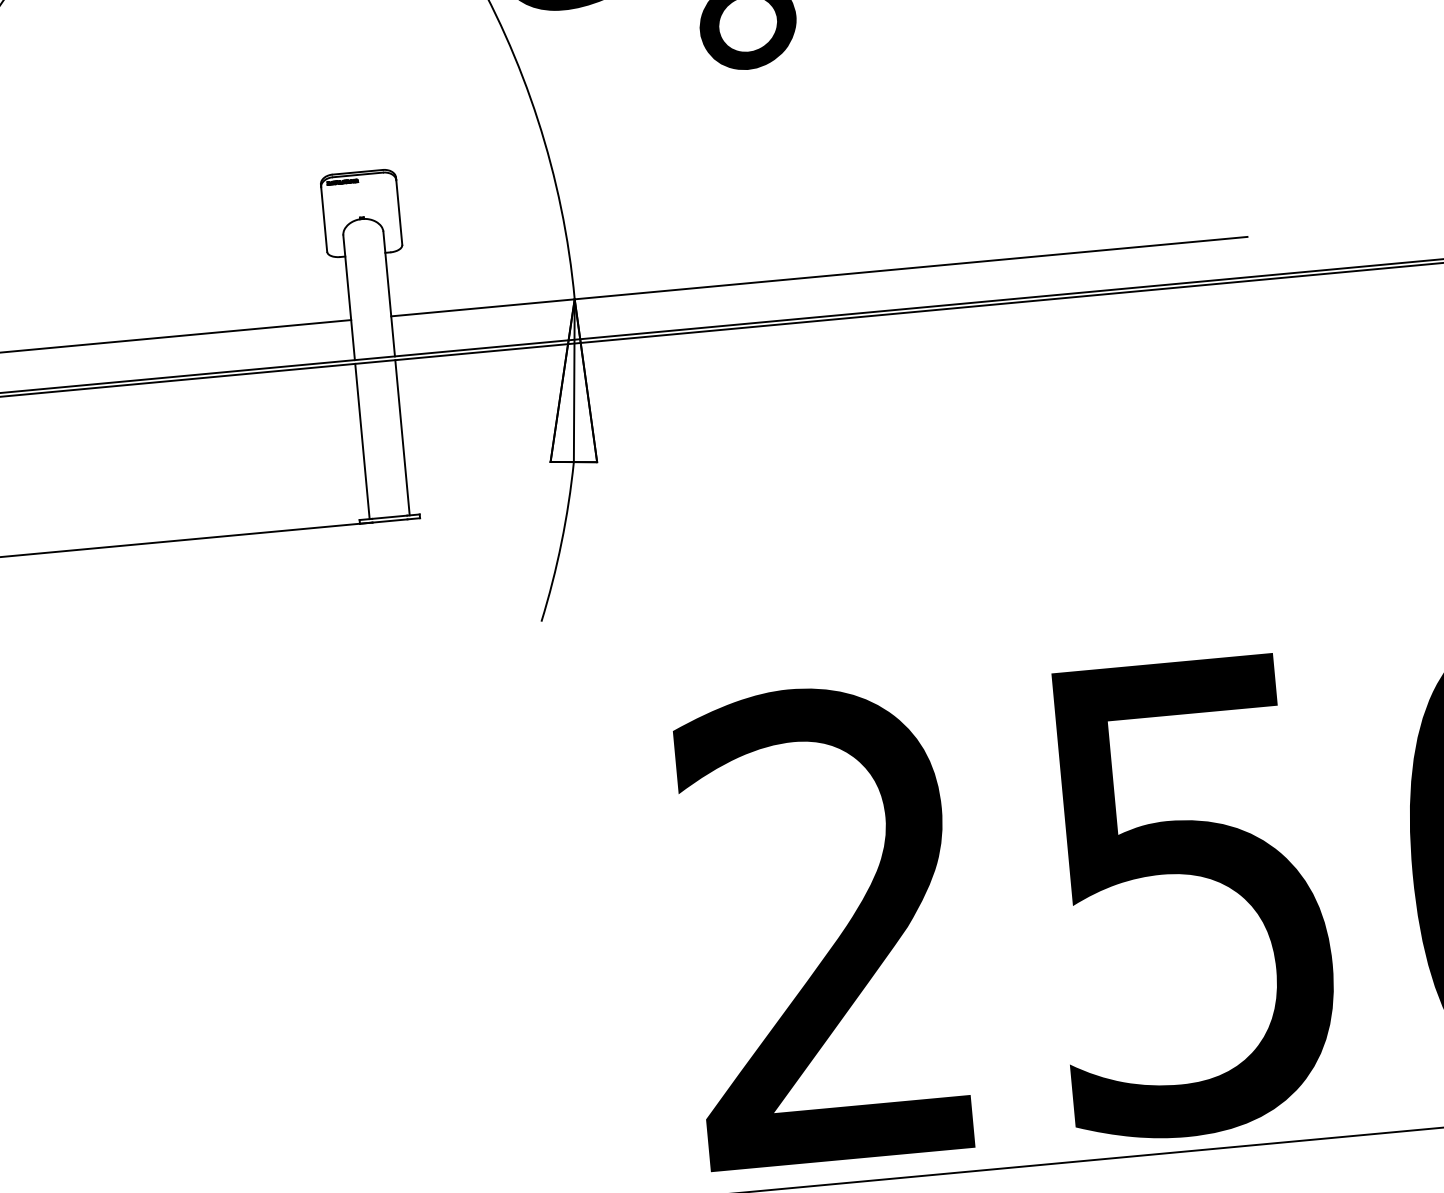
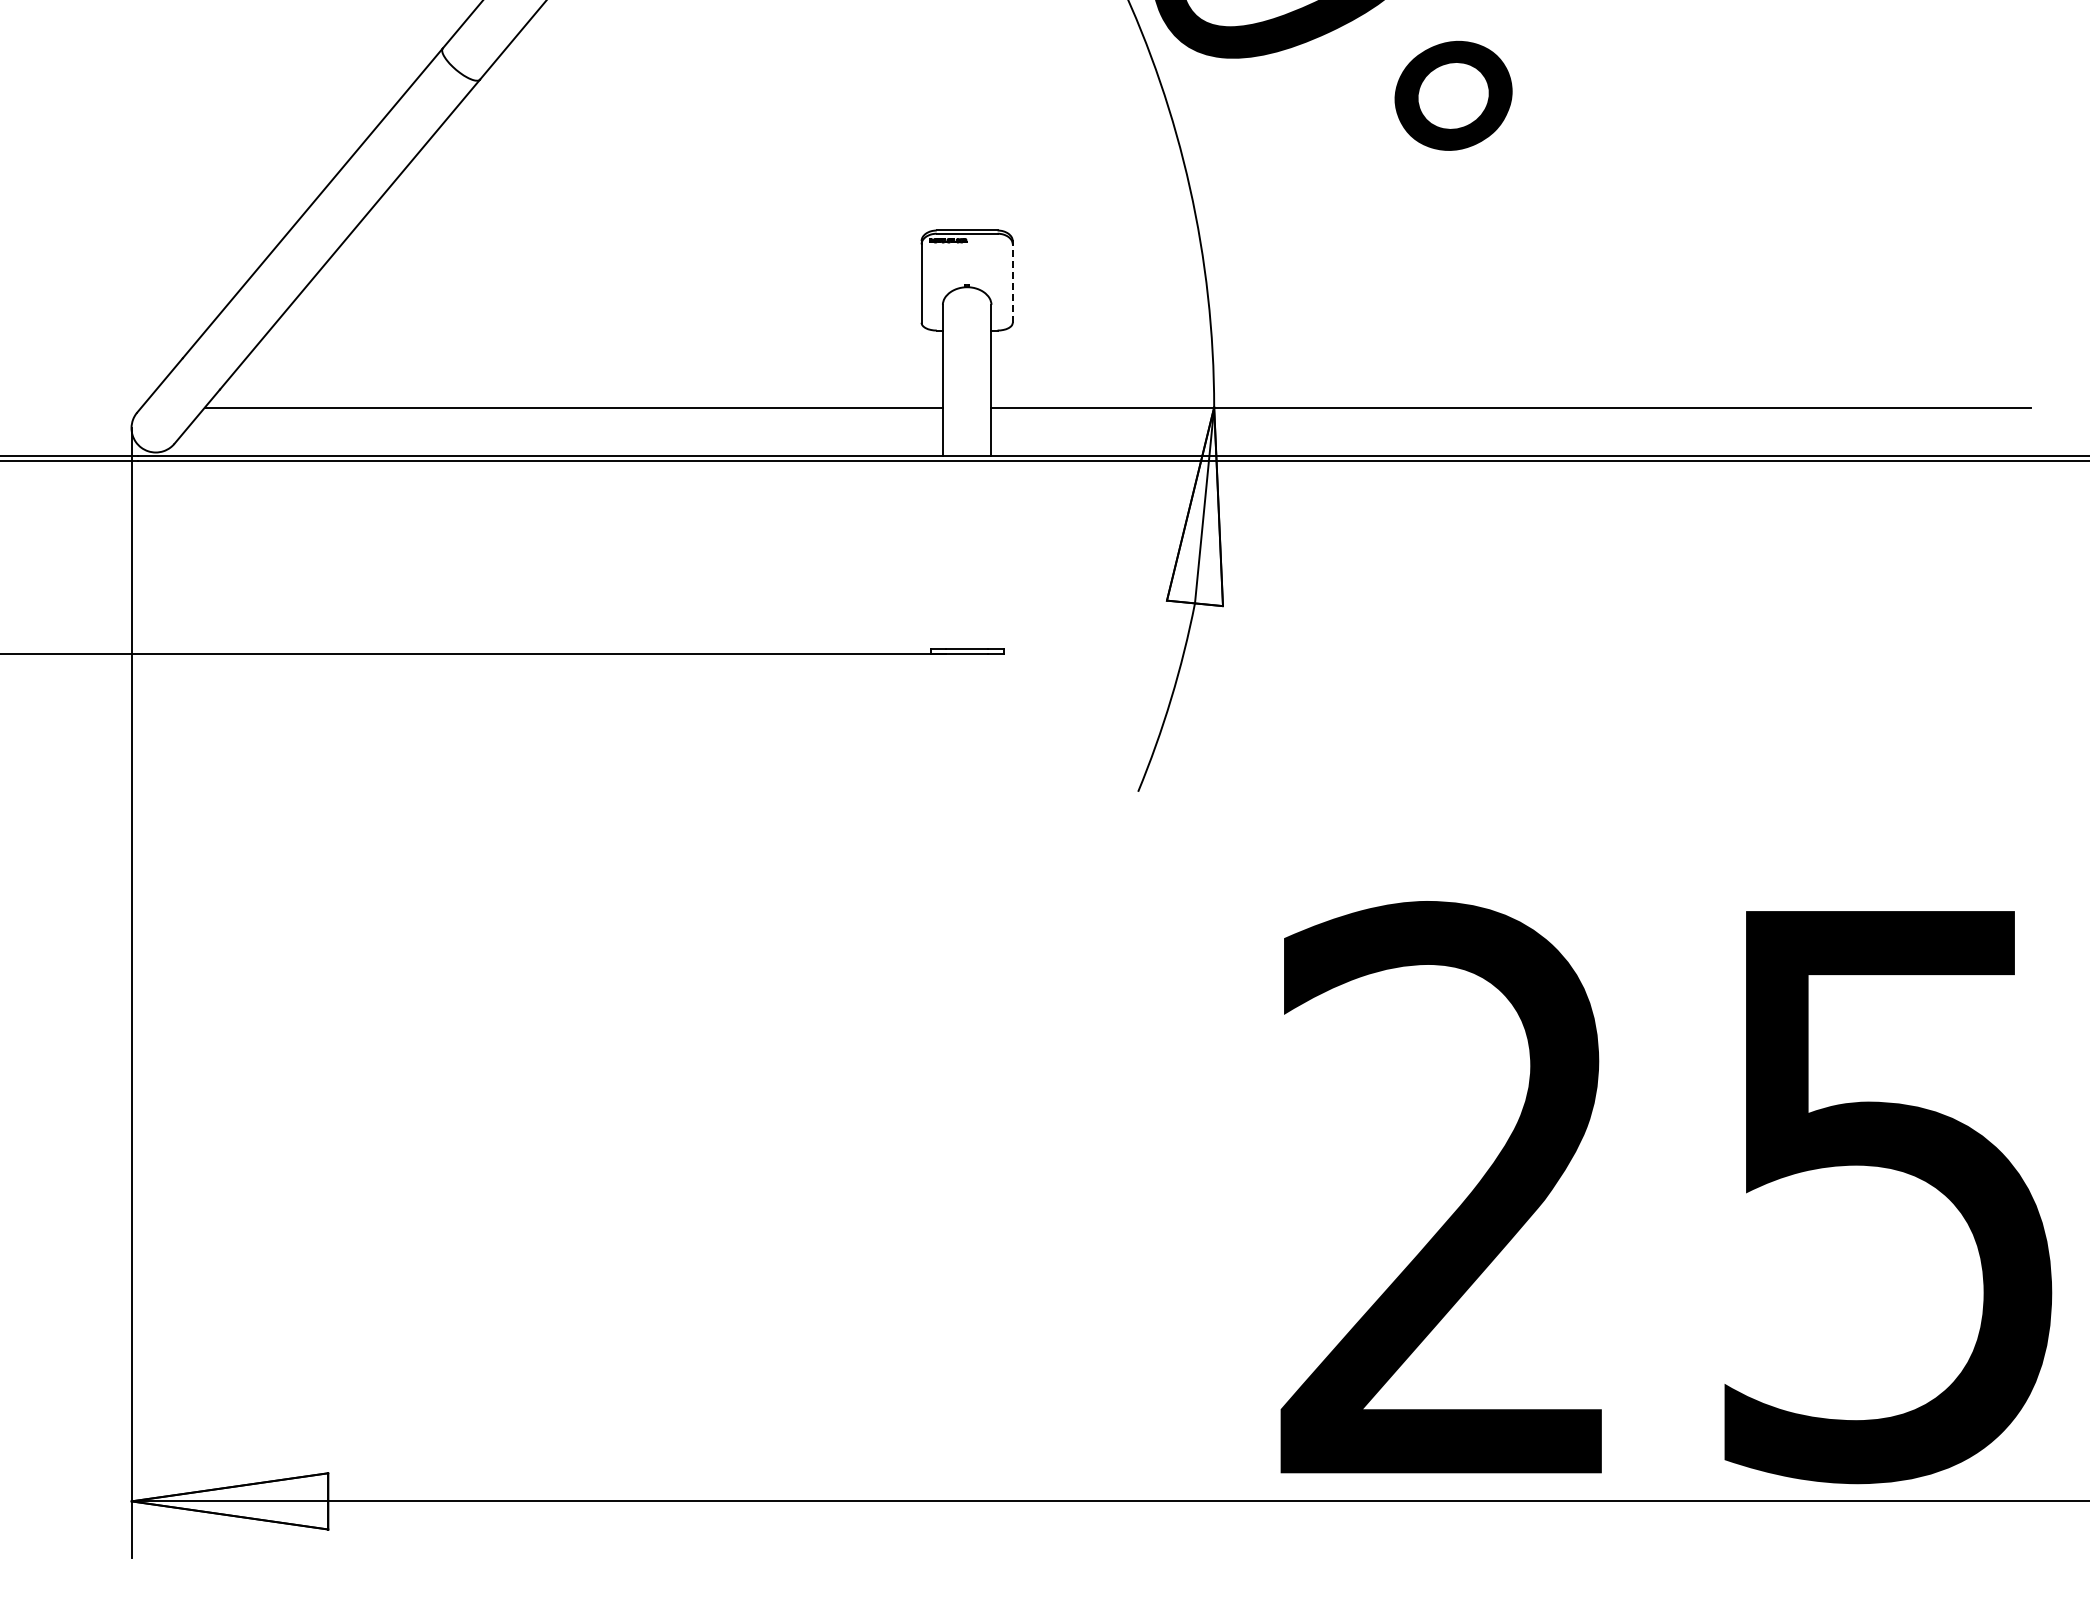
line: (399, 212) -> (1012, 283), solid -> dashed
line: (402, 437) -> (991, 554), removed
line: (362, 441) -> (942, 554), removed

